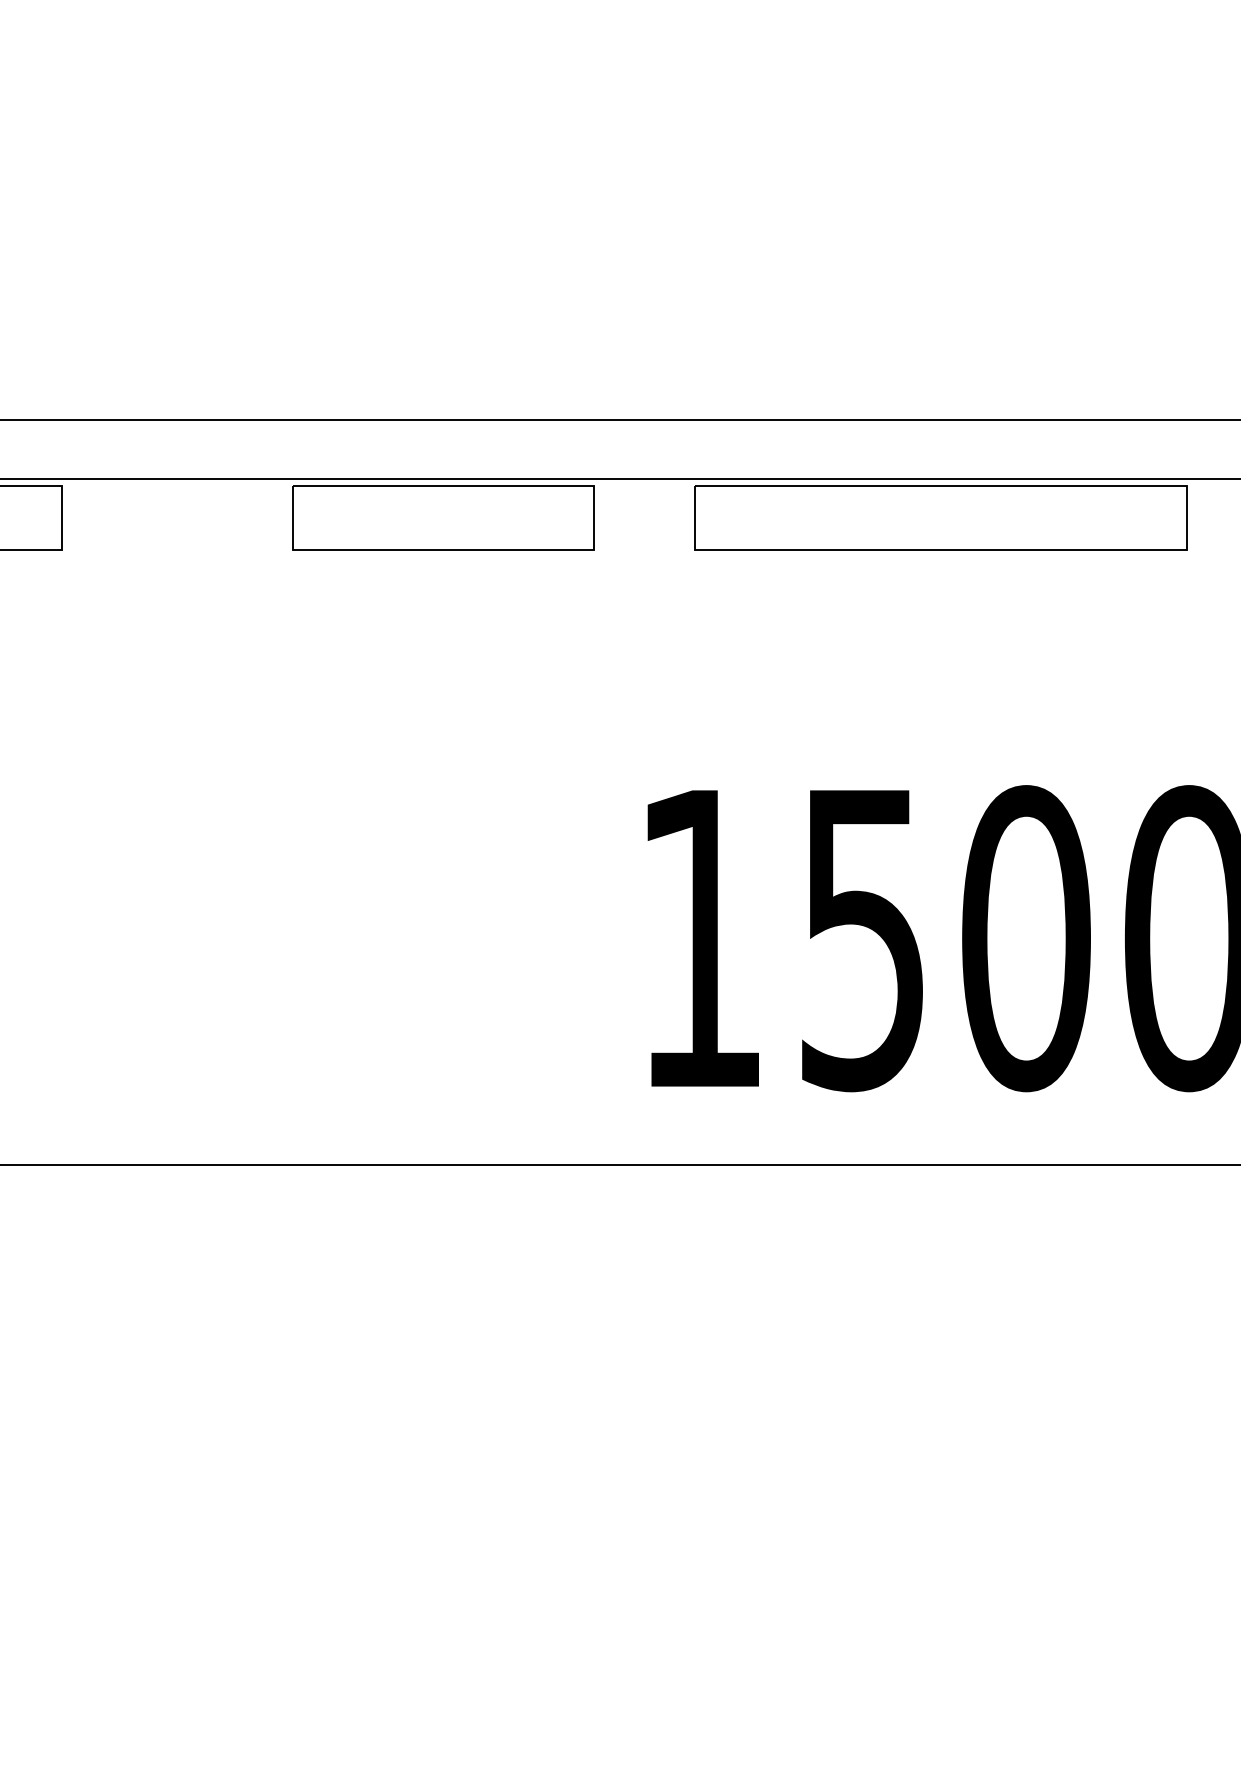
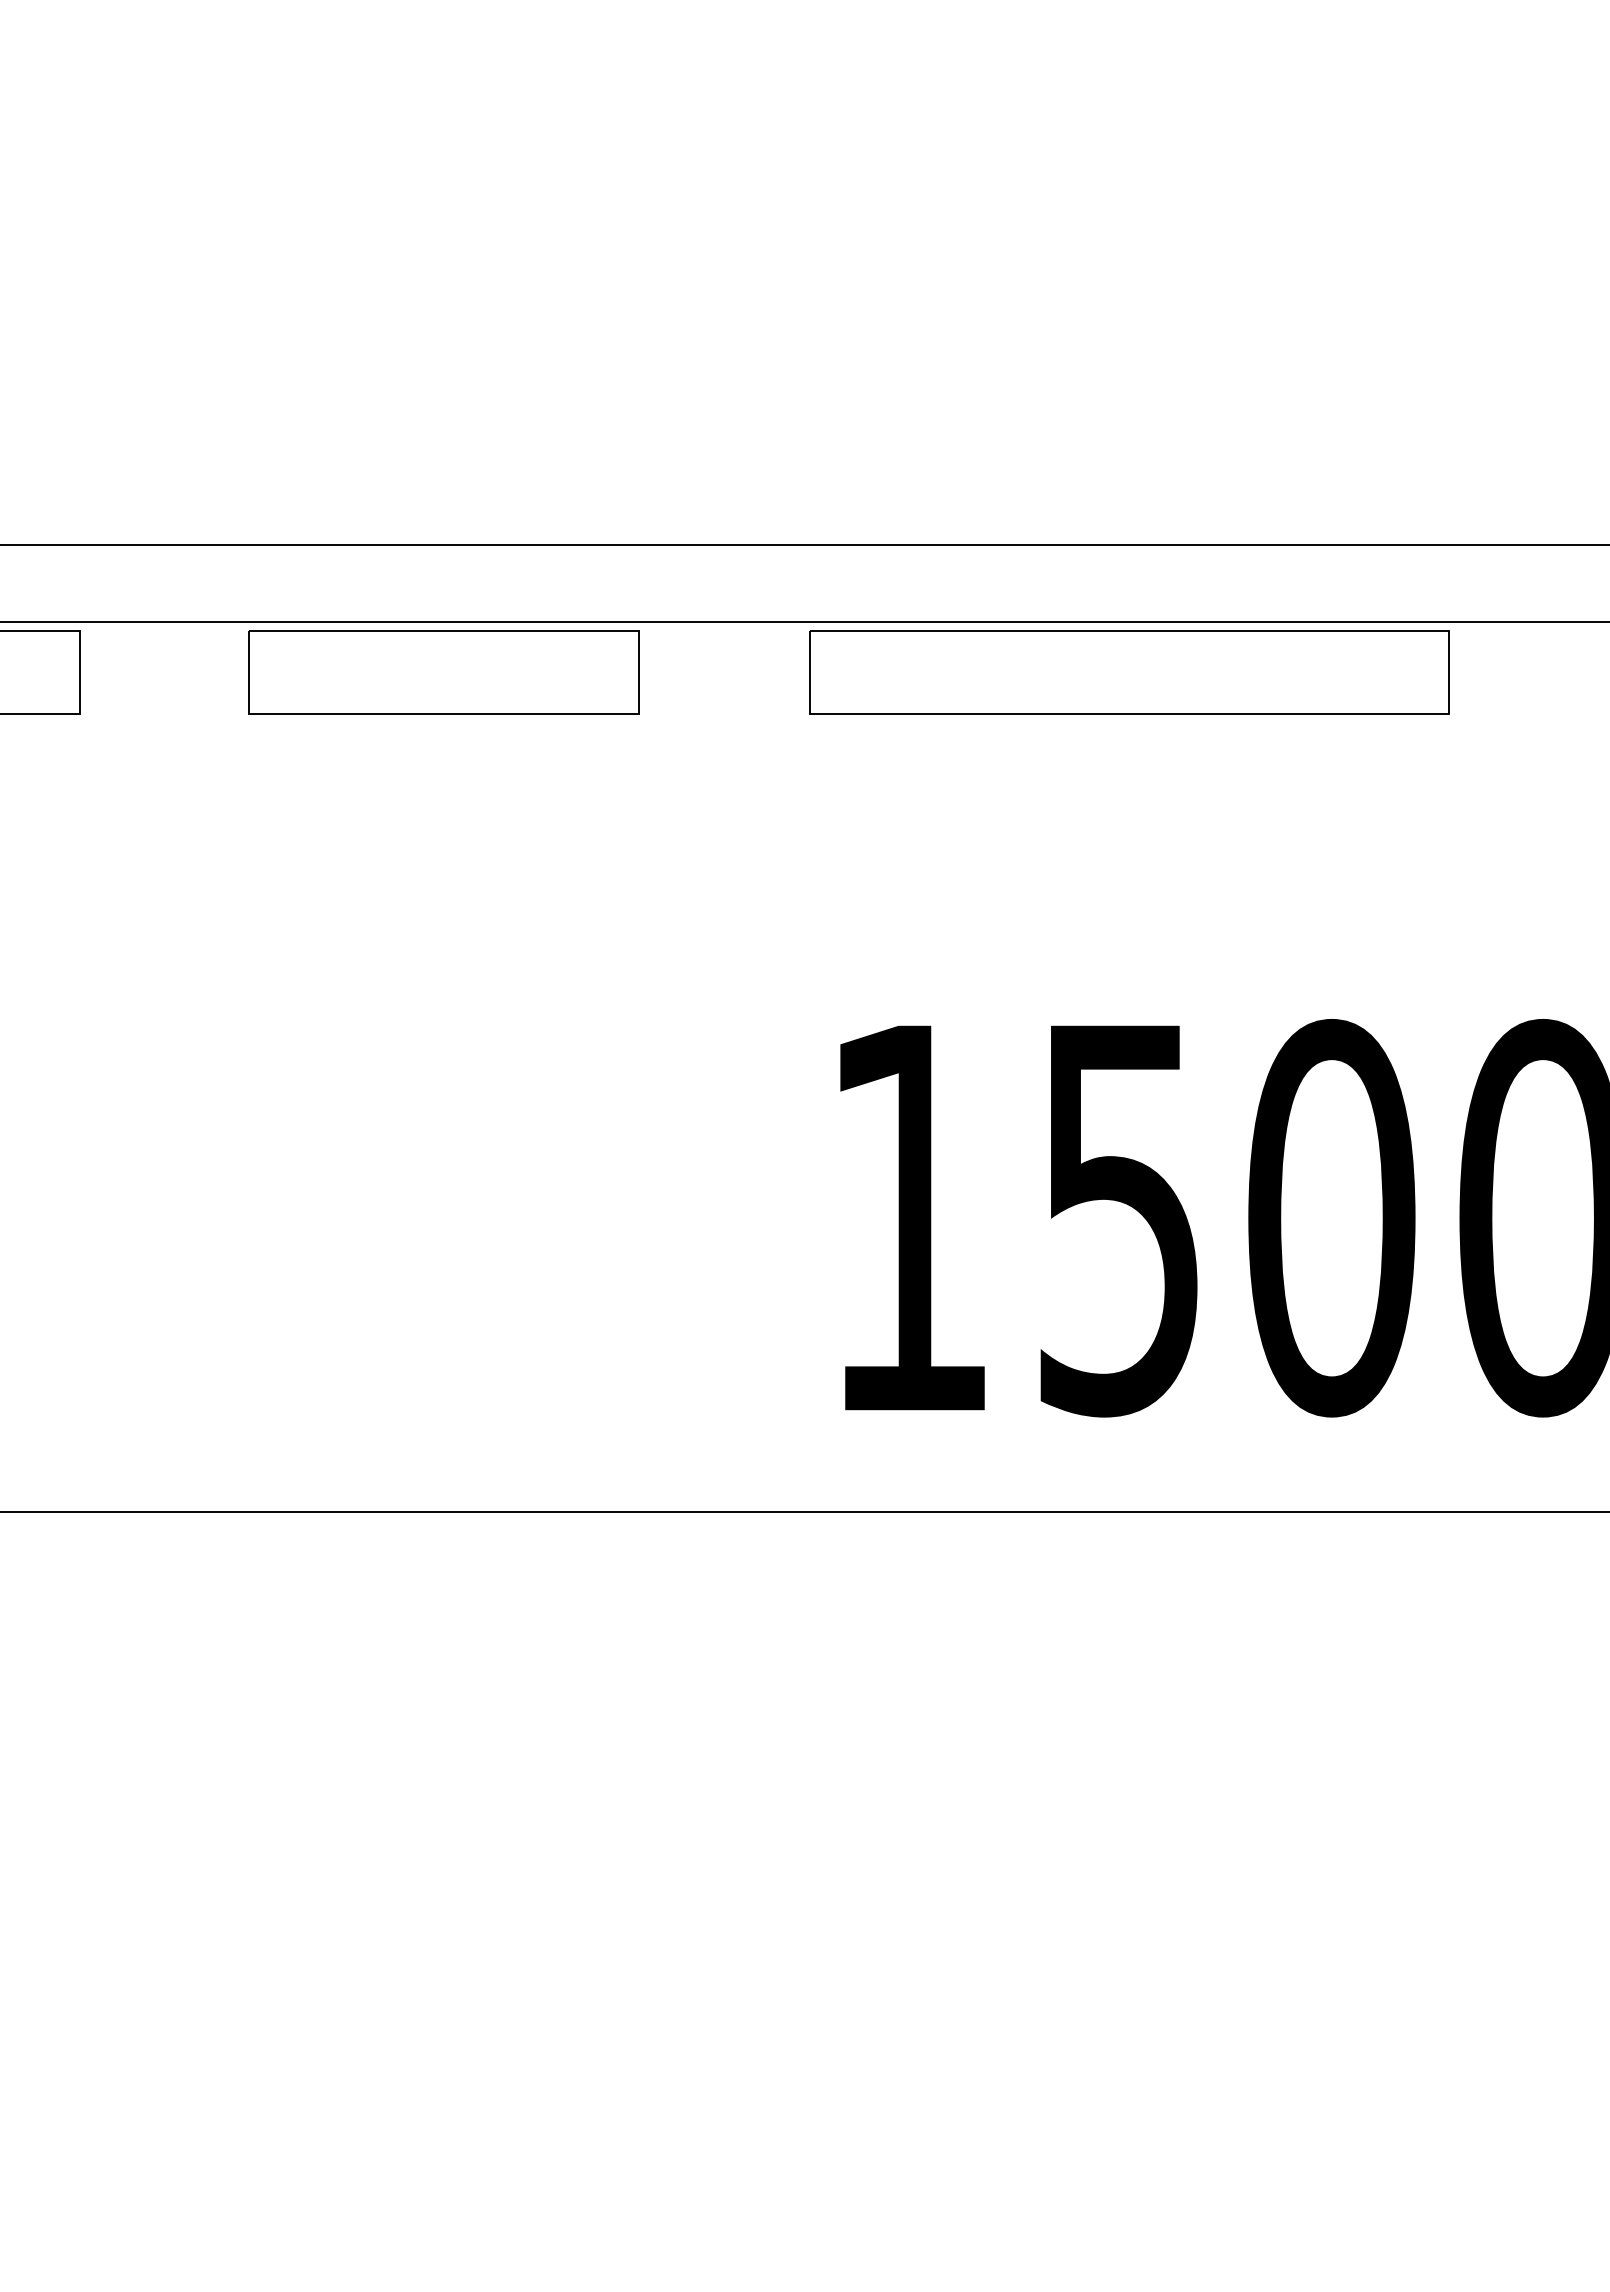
part: (442, 518) -> (443, 672), moved
part: (940, 518) -> (1129, 672), moved

